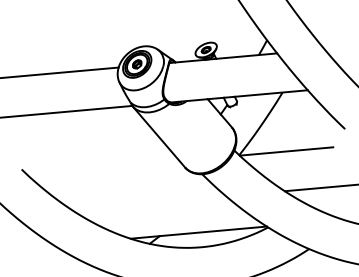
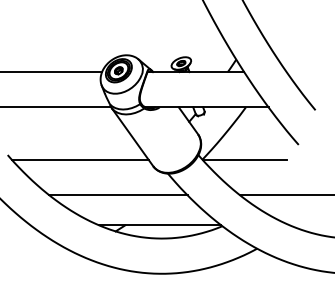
line: (103, 168) -> (80, 160), added
line: (149, 203) -> (118, 195), added

